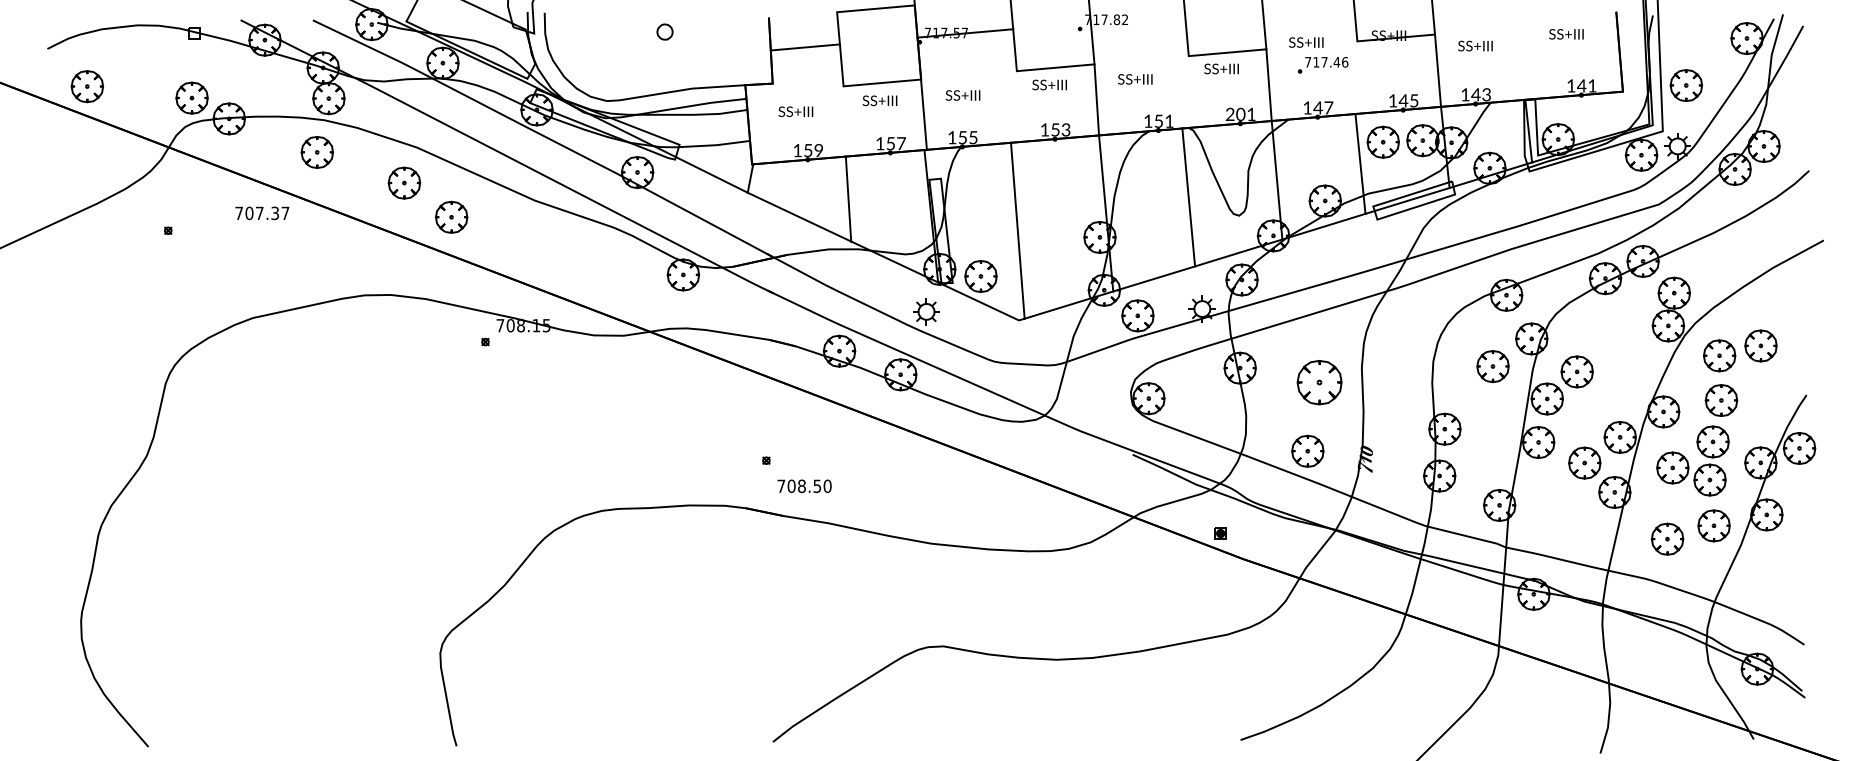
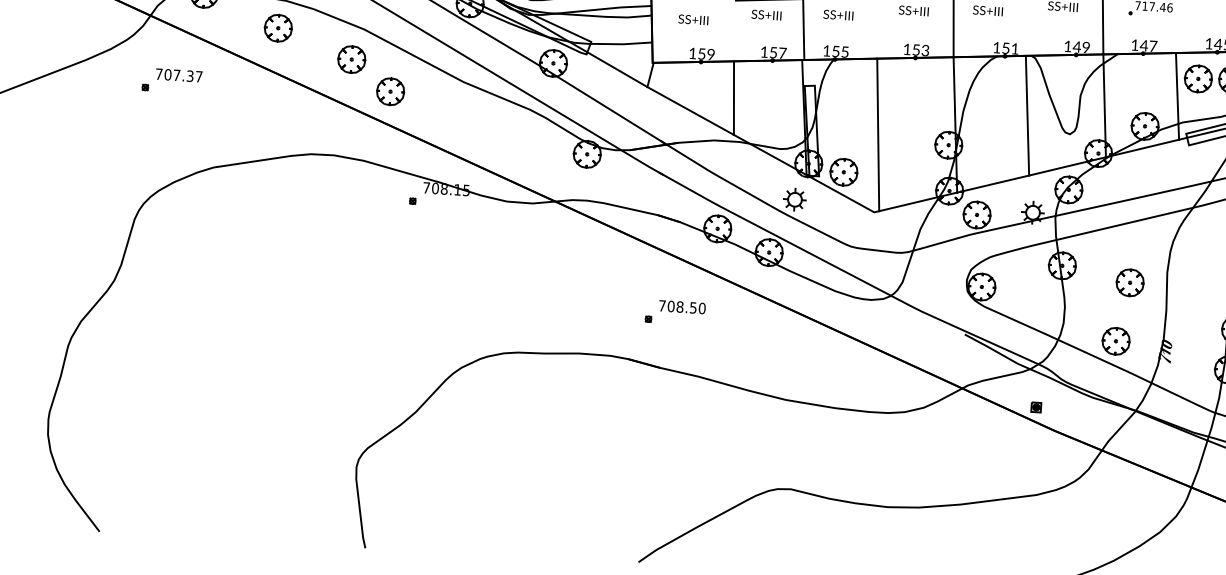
text: (1240, 113) -> (1076, 46), 201 -> 149
text: (262, 213) -> (179, 75), moved
part: (1319, 382) -> (1129, 282), size x0.71
text: (804, 485) -> (682, 306), moved

